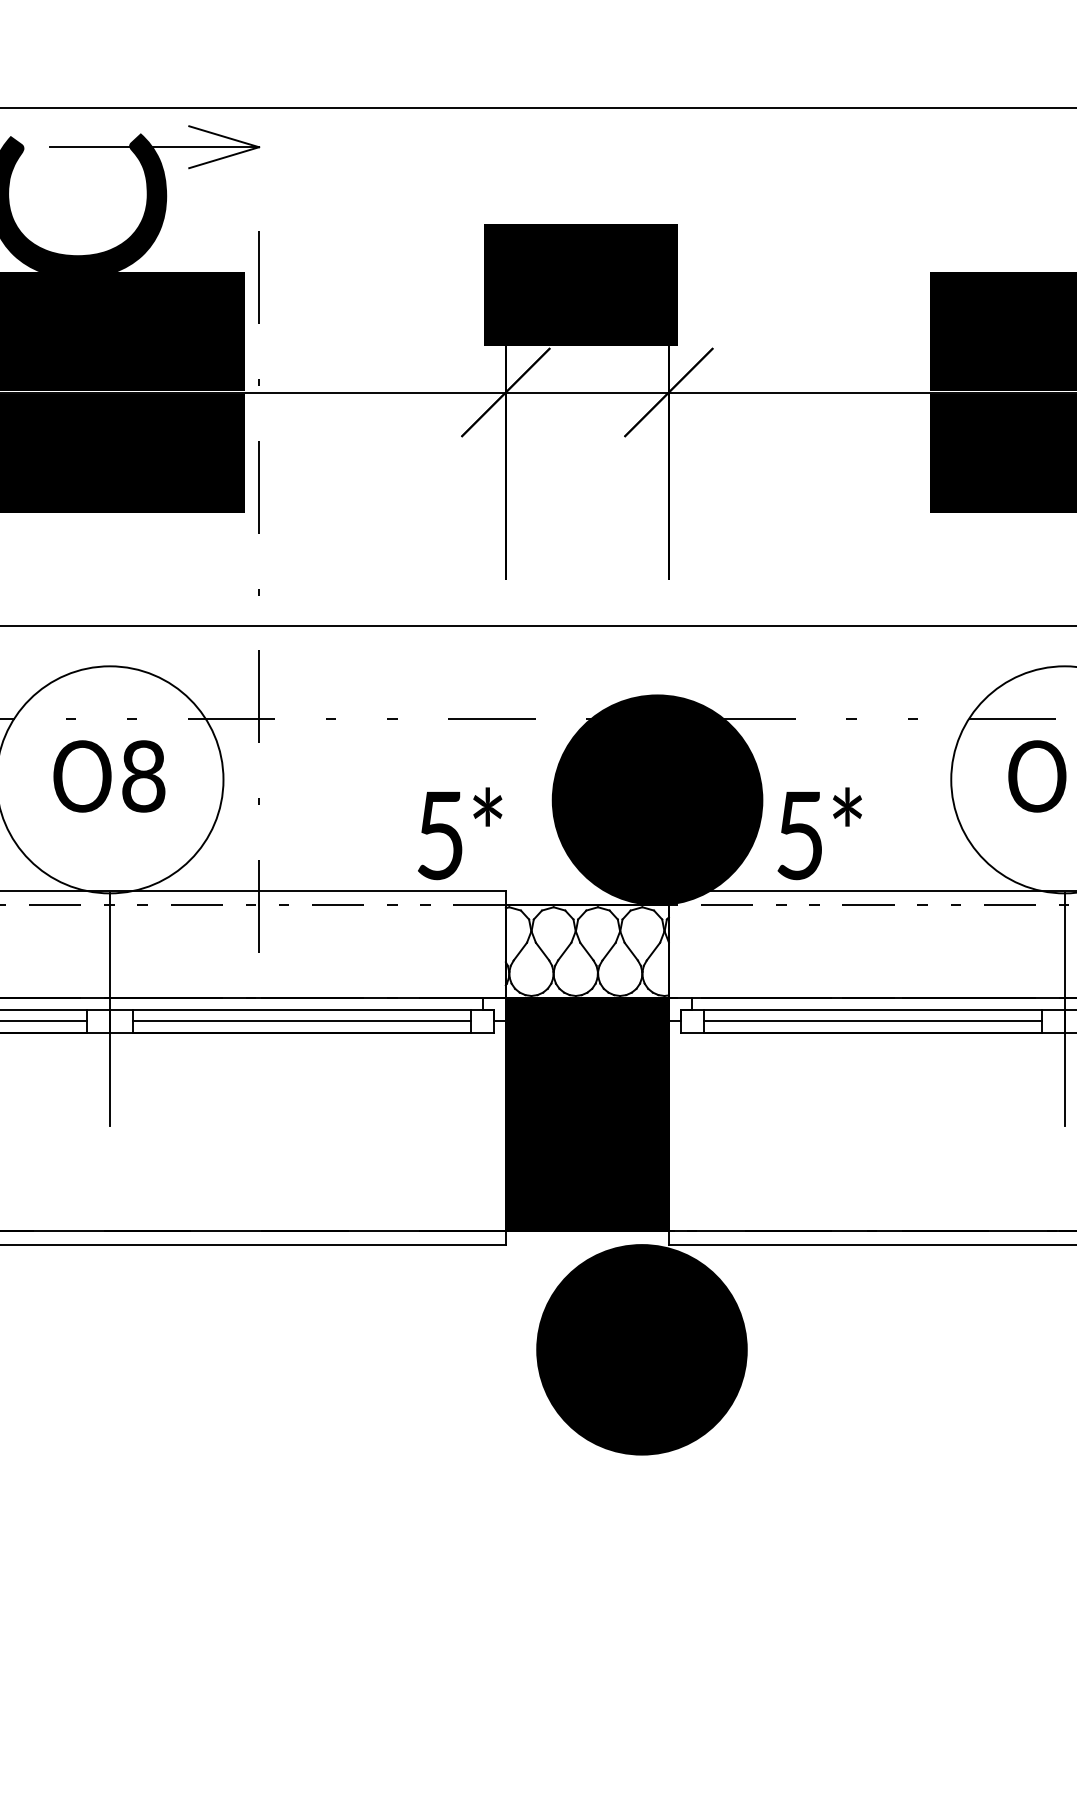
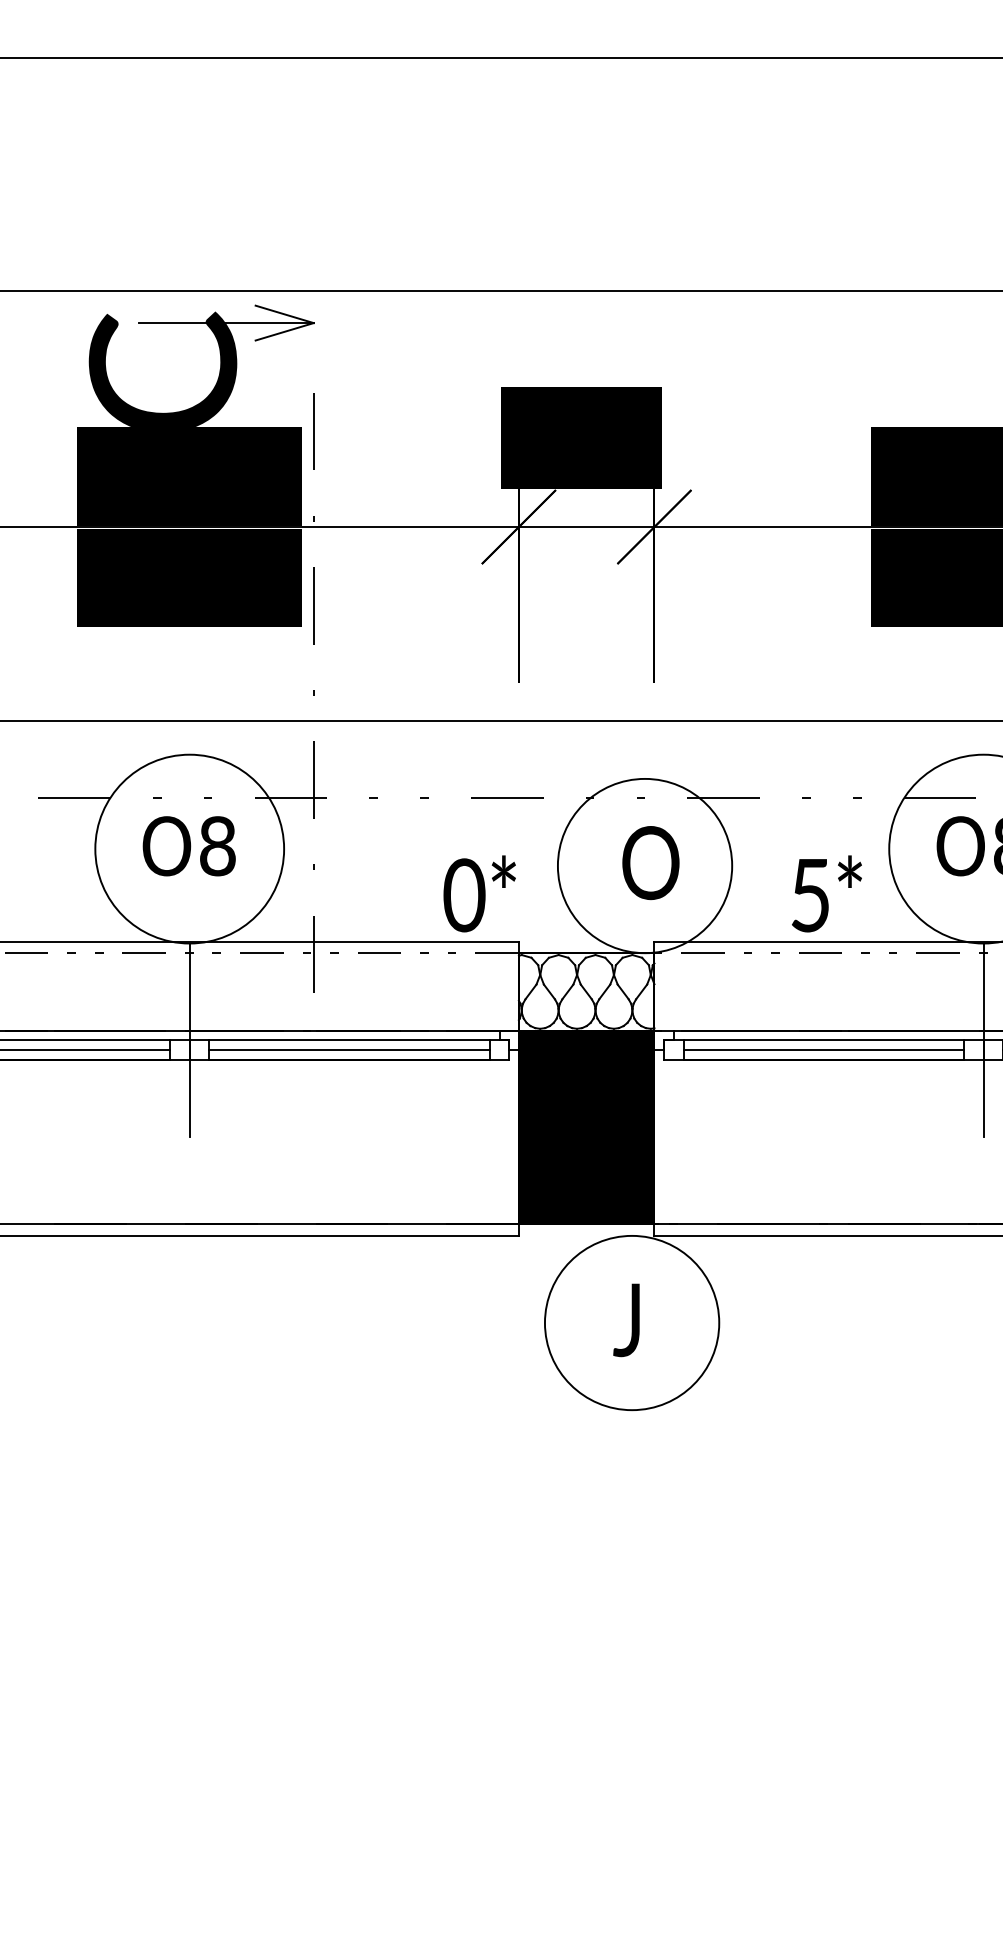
fill: (656, 799) -> (644, 865), removed
text: (819, 833) -> (826, 893), moved
text: (440, 835) -> (464, 895), 5 -> 0
fill: (641, 1349) -> (631, 1322), removed

